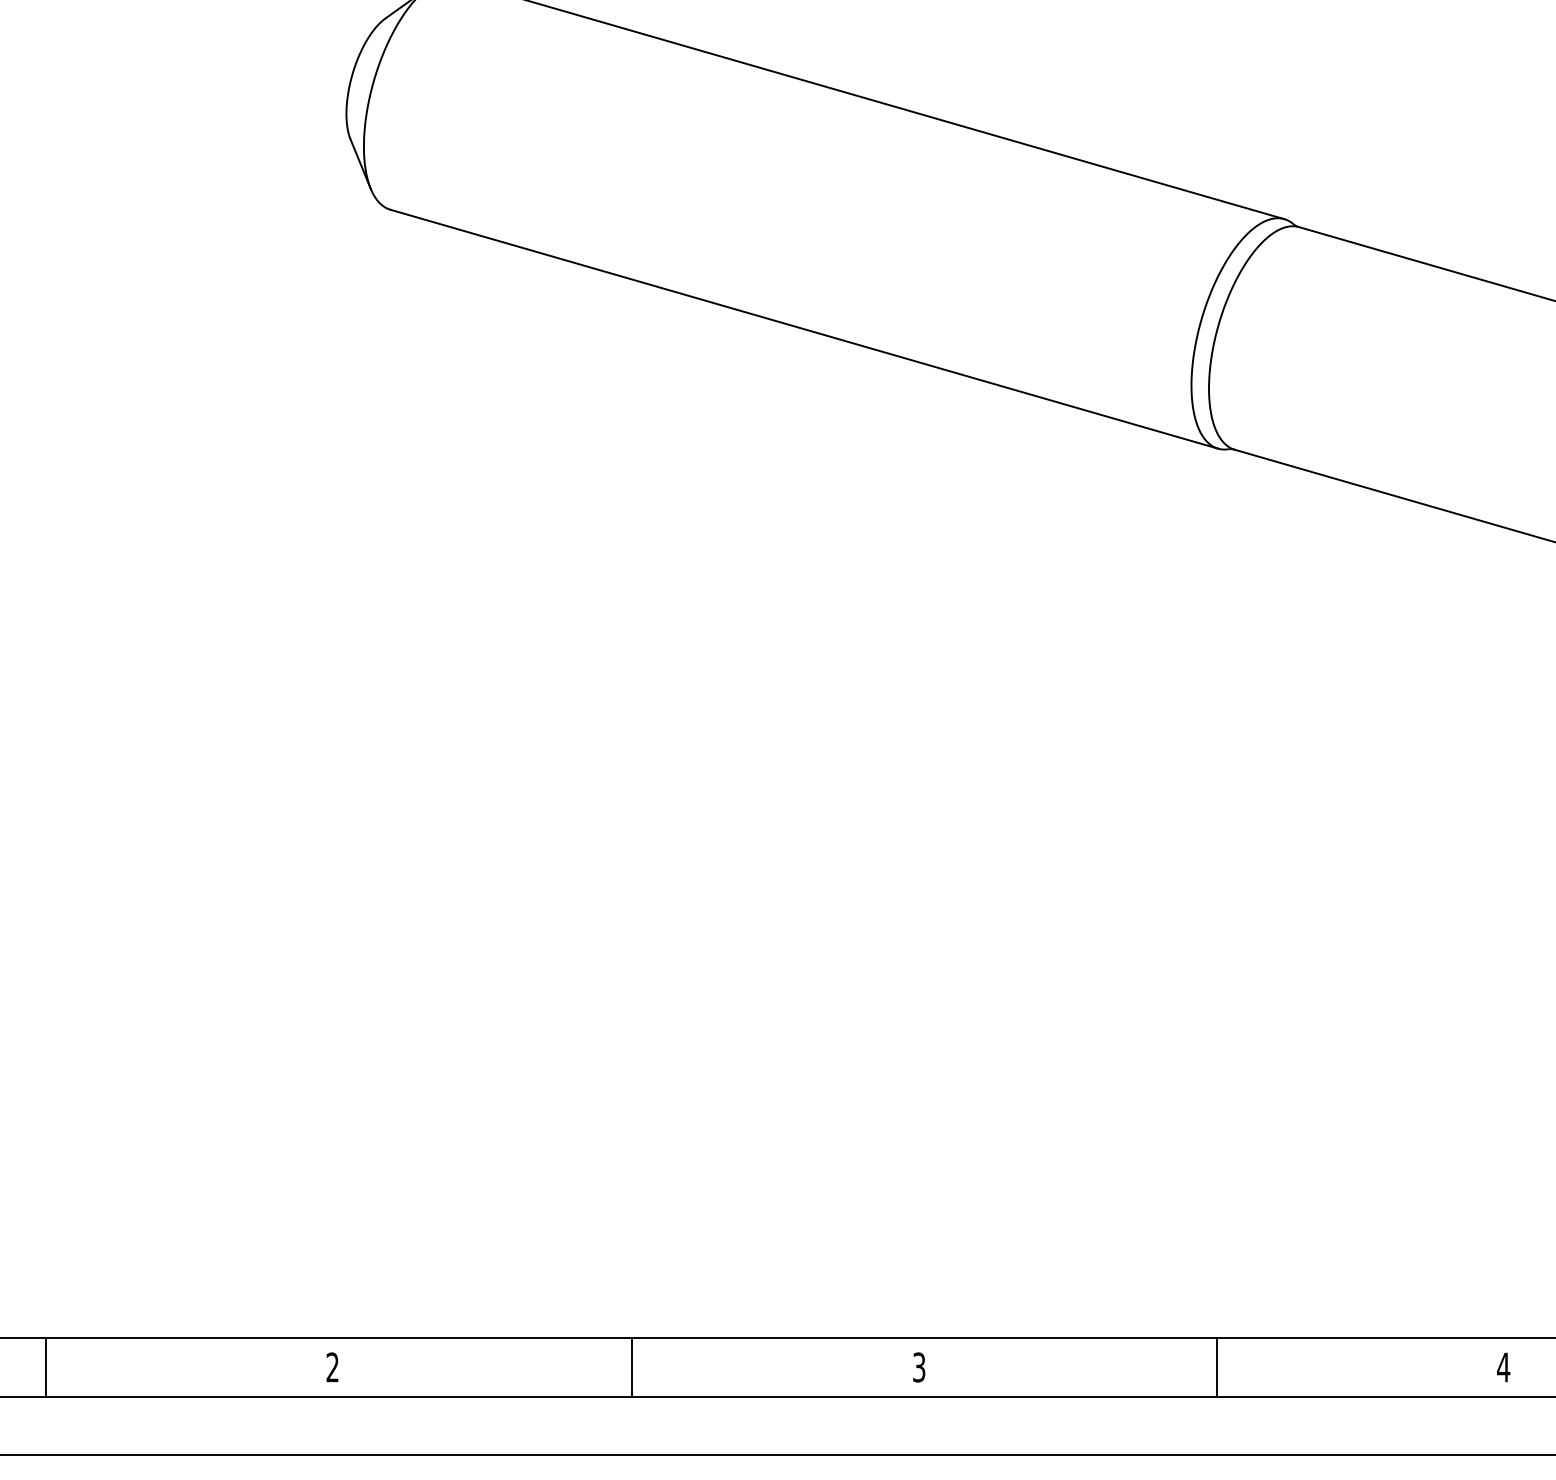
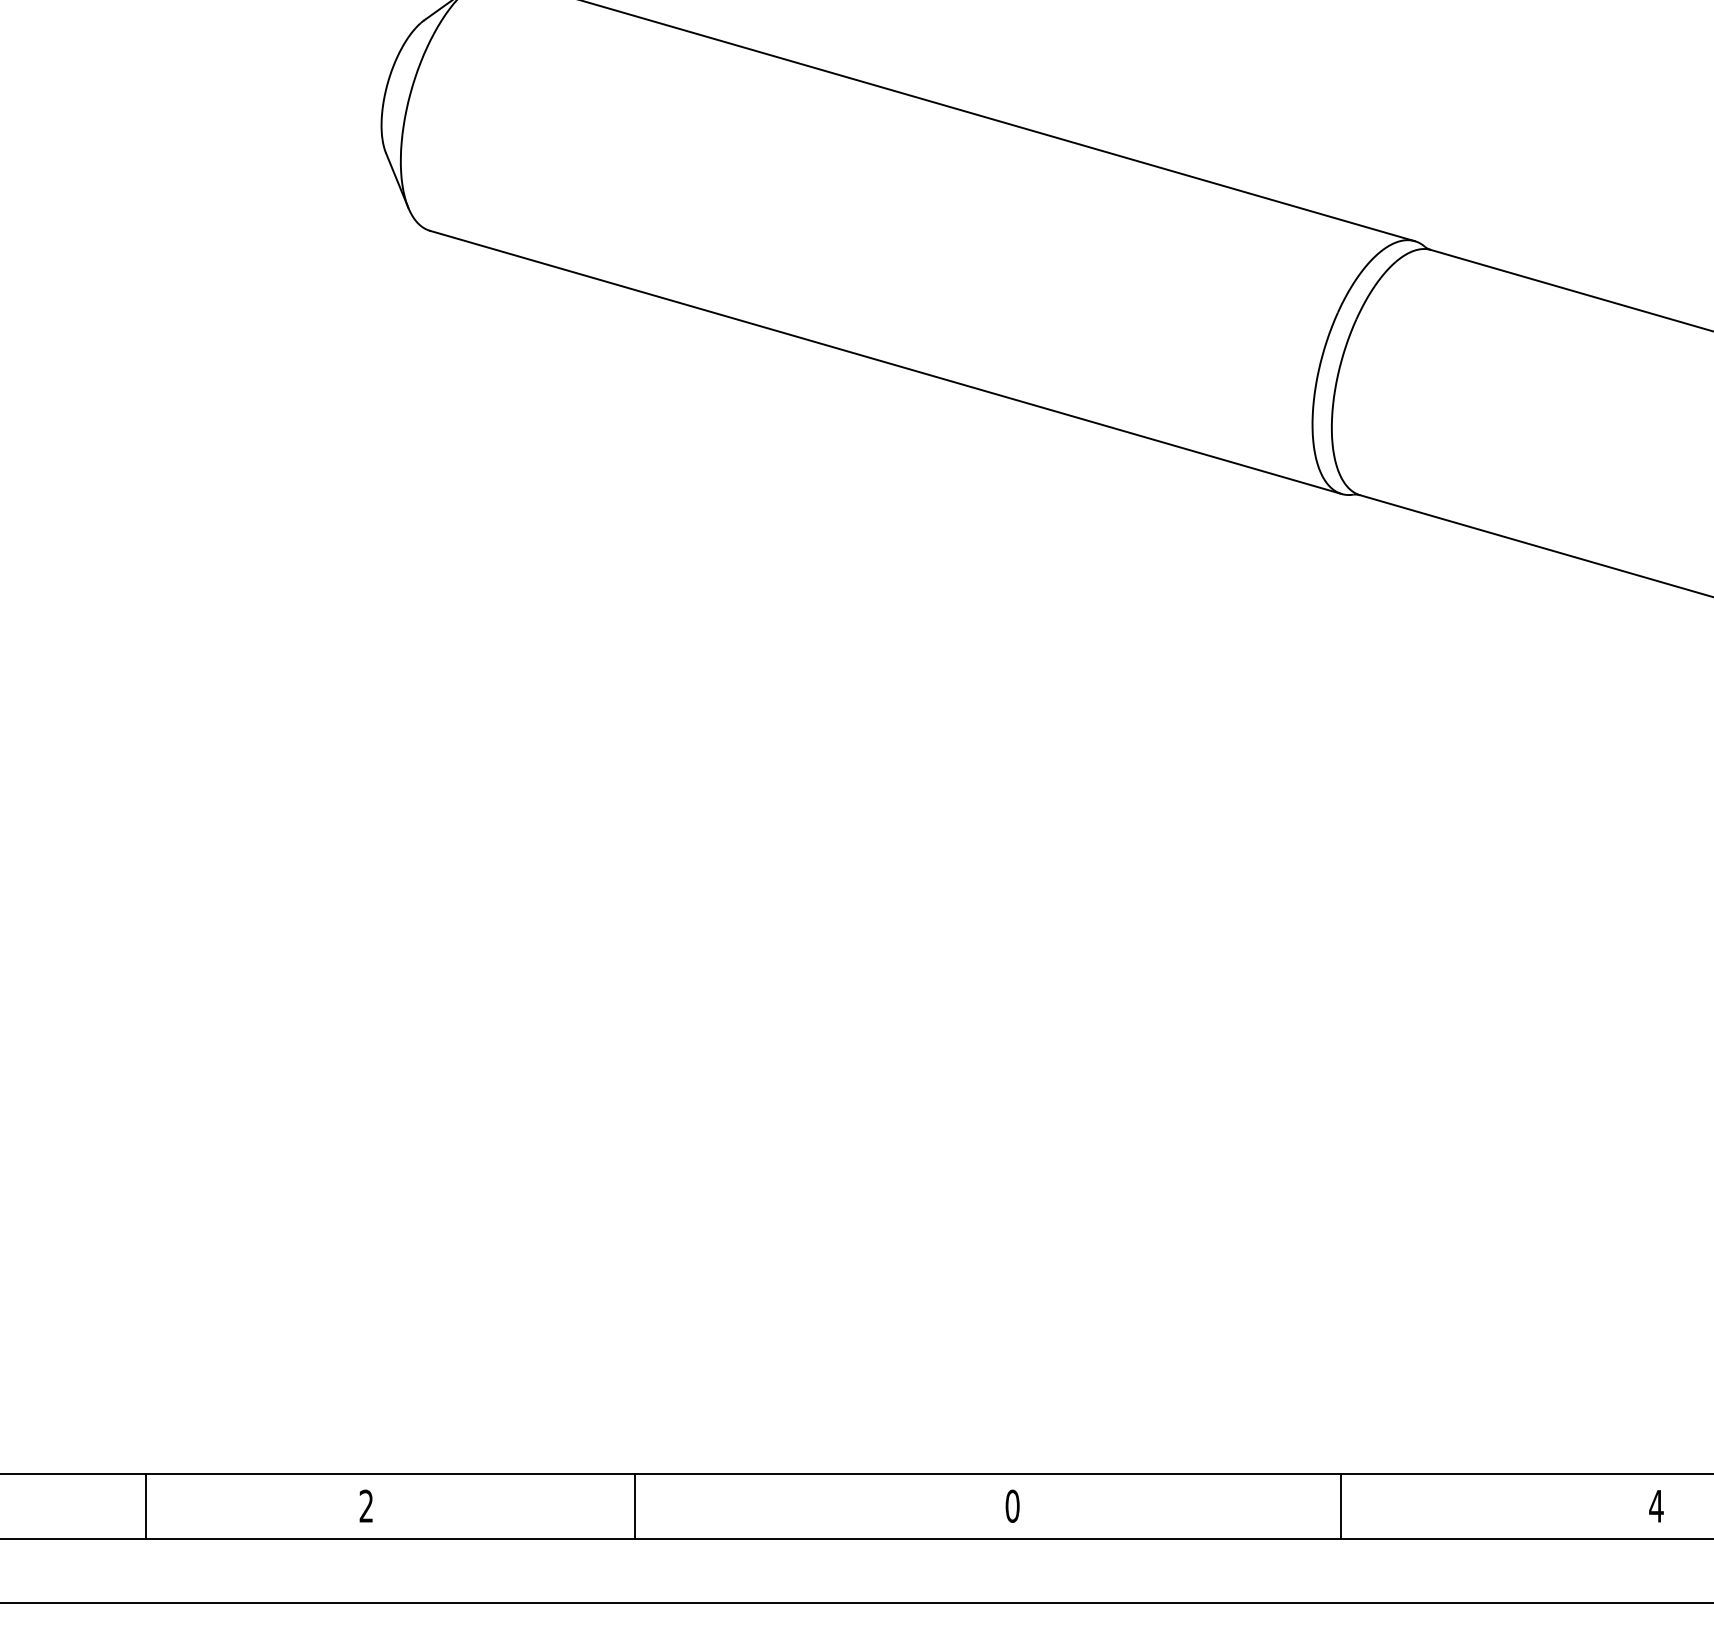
text: (919, 1366) -> (1012, 1505), 3 -> 0
line: (45, 1367) -> (145, 1506), moved
line: (631, 1367) -> (634, 1506), moved

